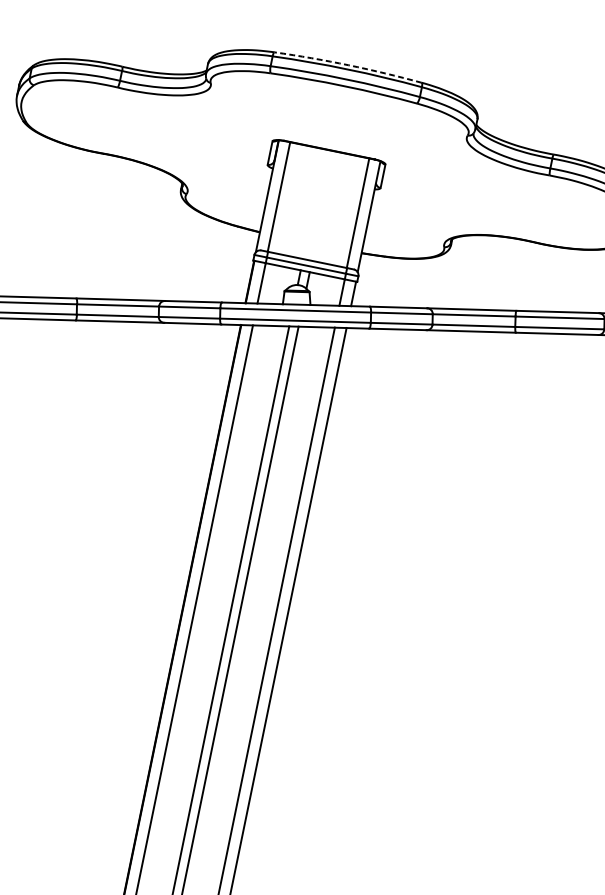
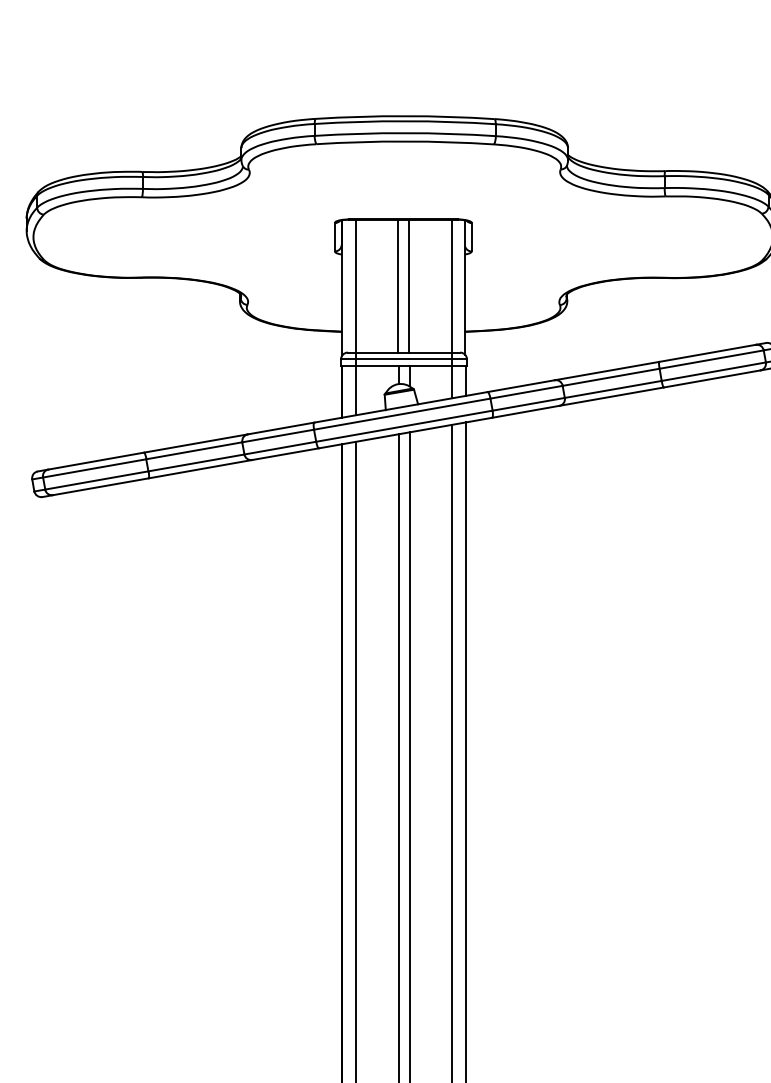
arc: (348, 65) -> (405, 116), dashed -> solid
line: (314, 203) -> (398, 285), added
line: (323, 205) -> (409, 285), added

